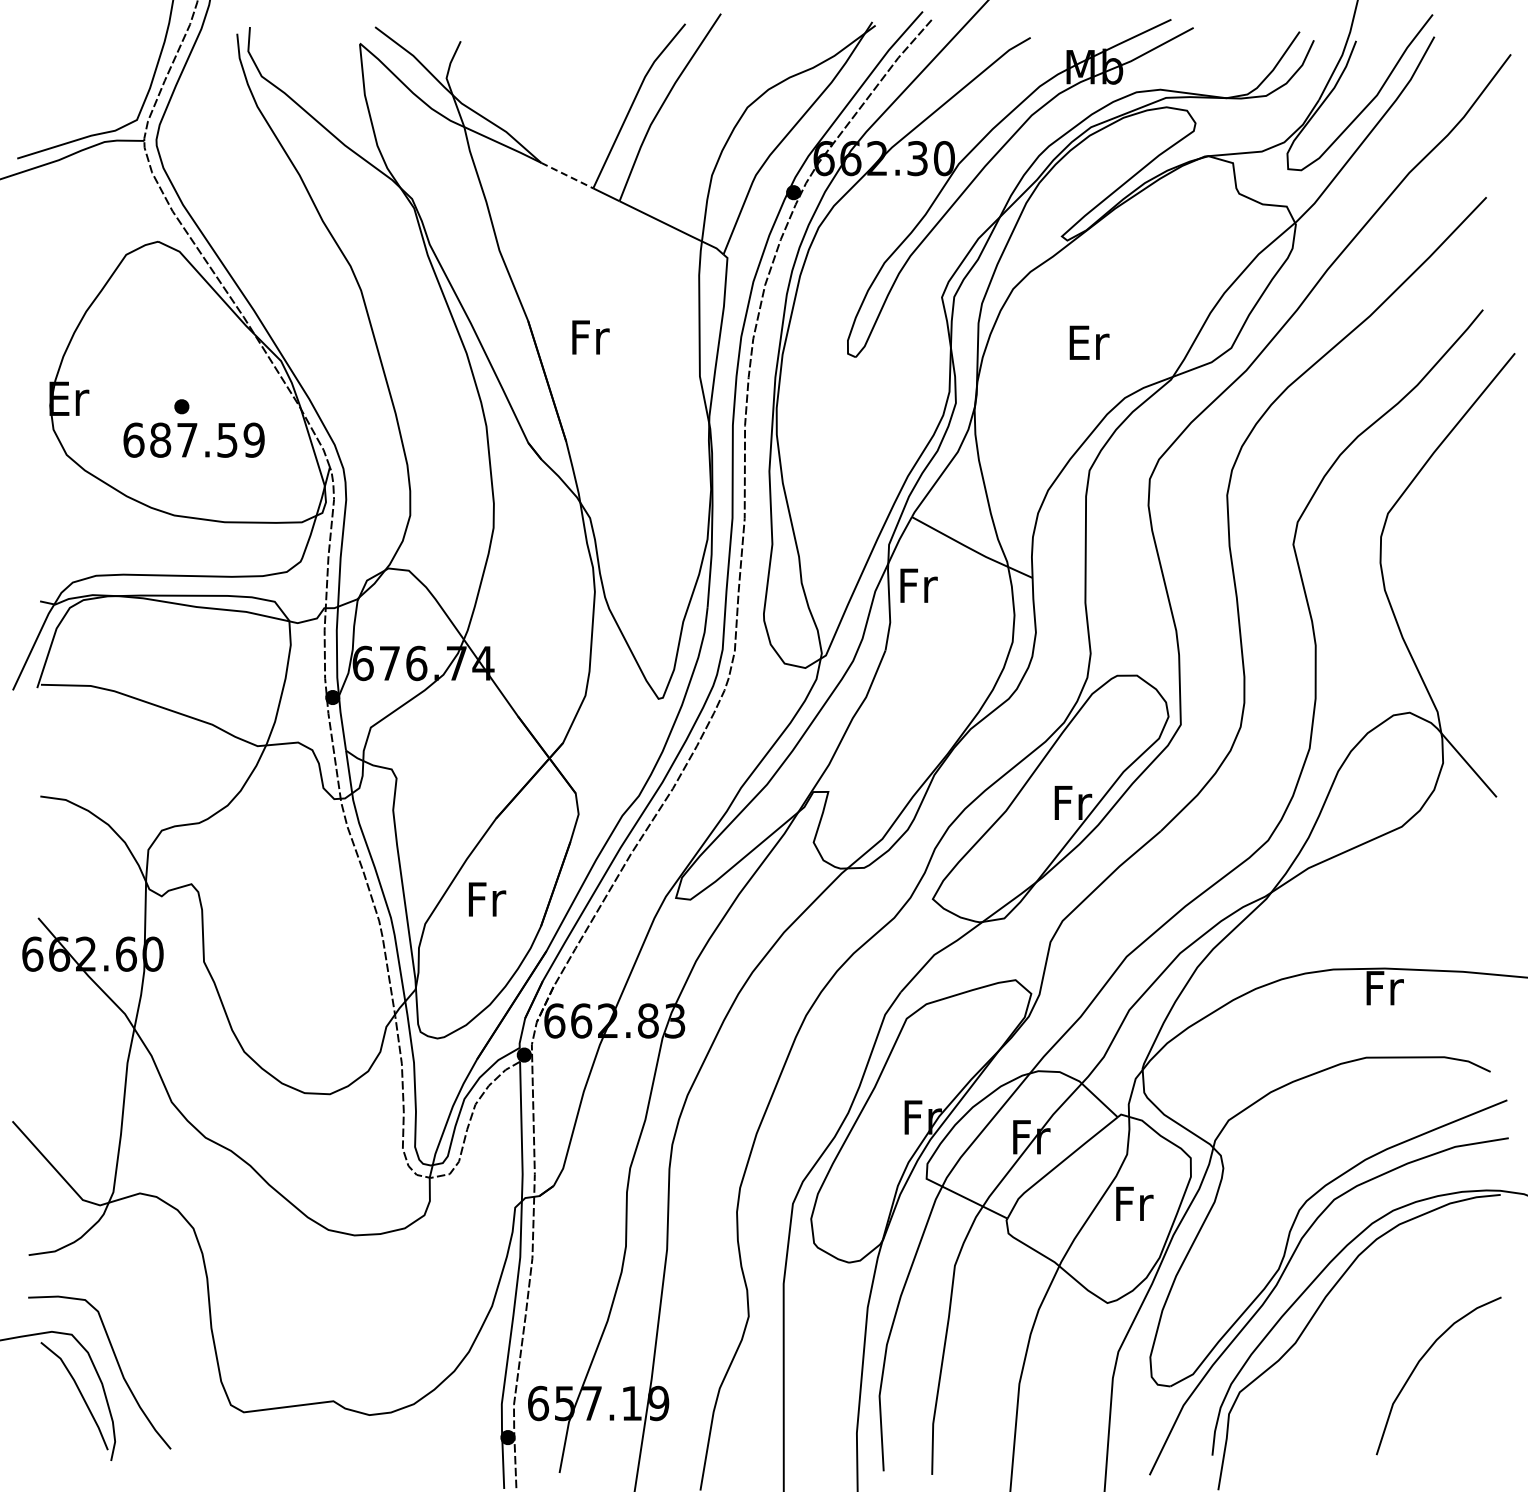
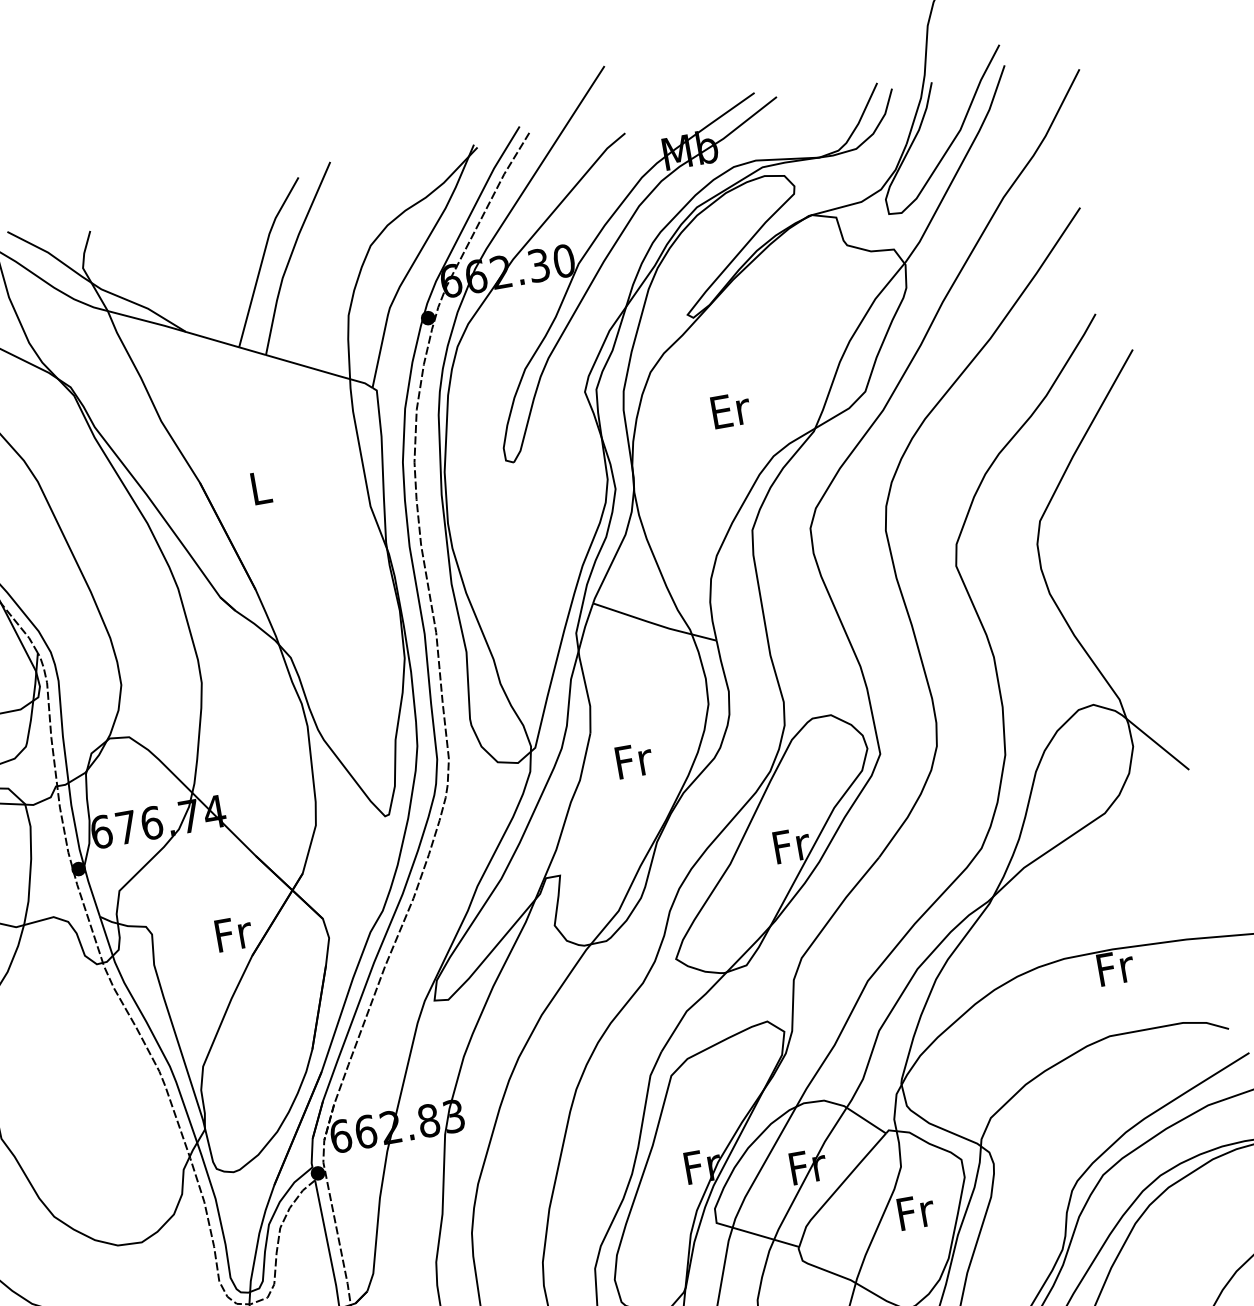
line: (567, 175) -> (212, 339), dashed -> solid
text: (590, 337) -> (261, 487), Fr -> L
text: (918, 585) -> (633, 760), moved
text: (487, 899) -> (234, 933), moved

